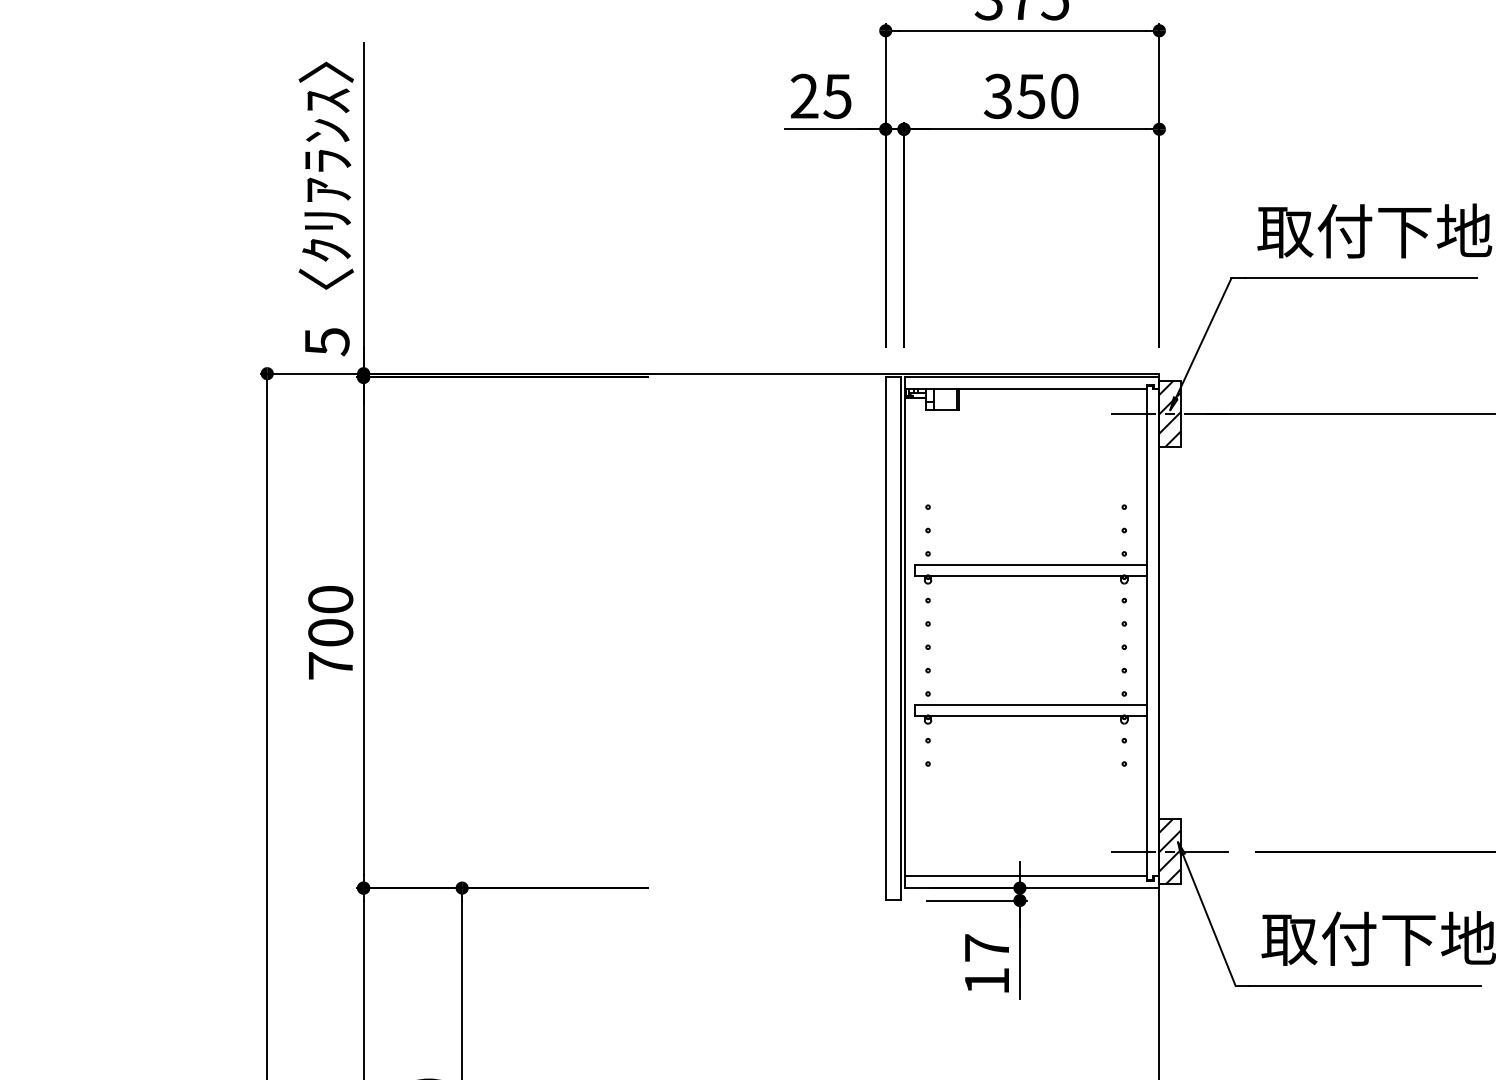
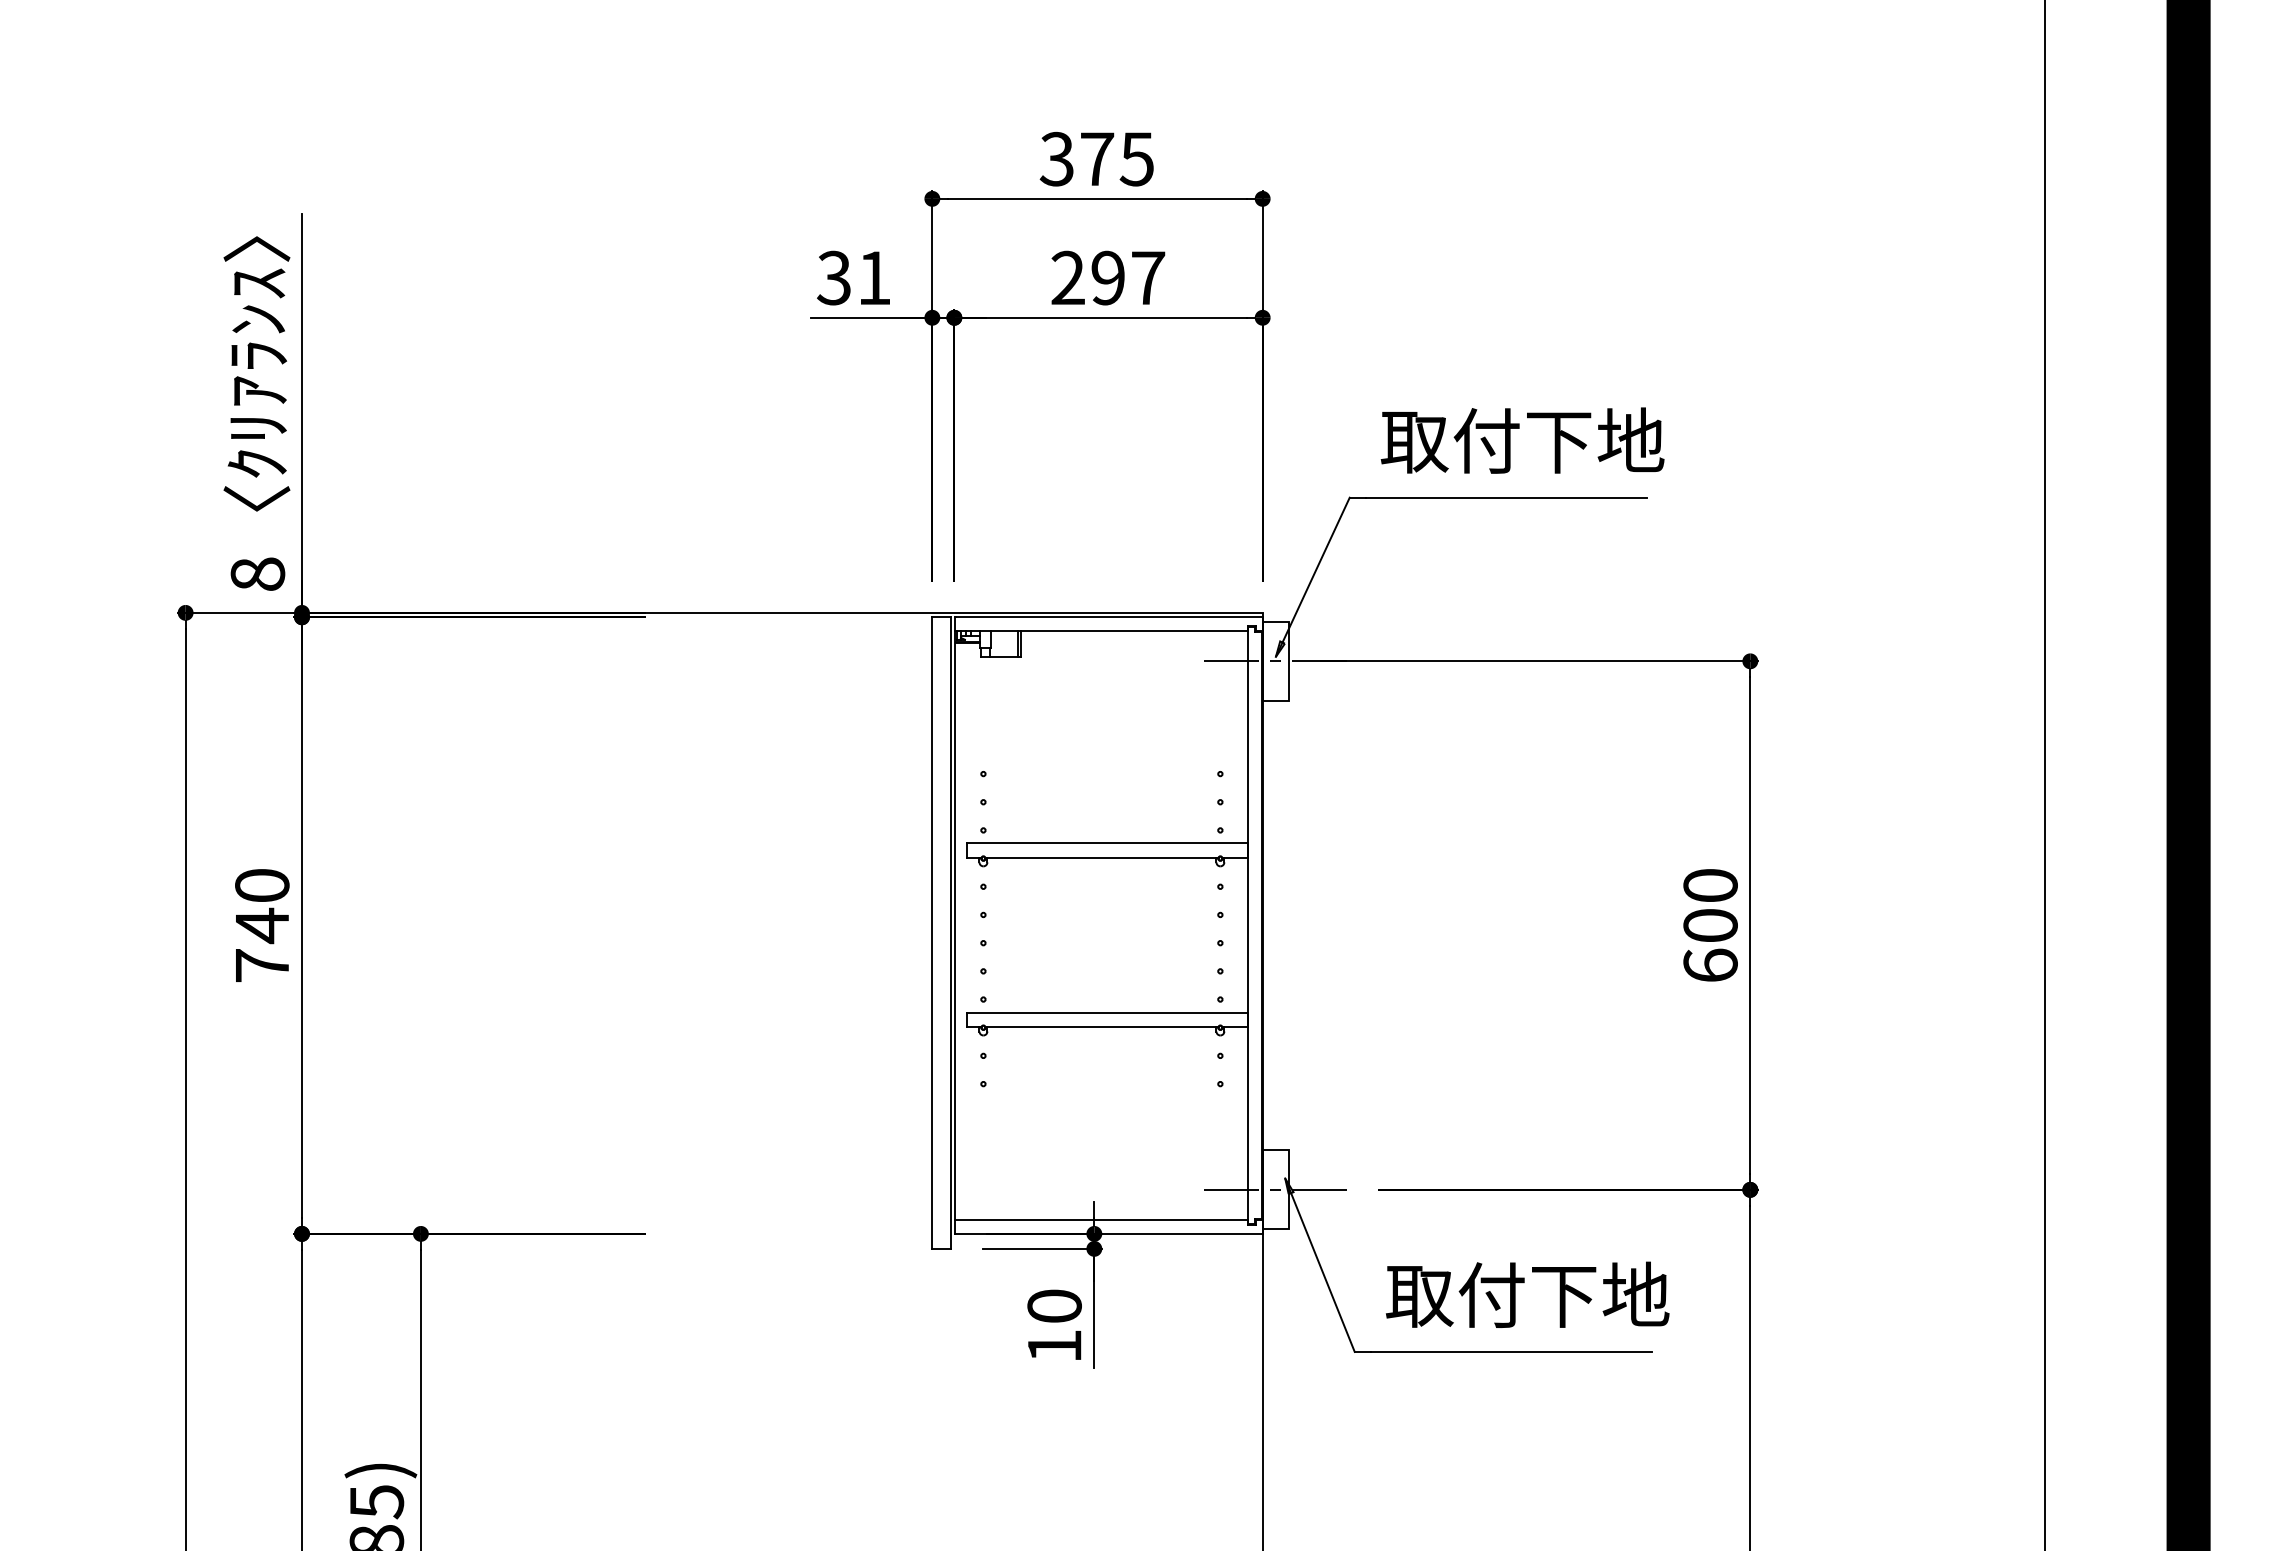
text: (1030, 95) -> (1107, 277), 350 -> 297
text: (820, 96) -> (853, 278), 25 -> 31
text: (326, 341) -> (257, 574), 5 -> 8
hatch: (1169, 413) -> (1275, 660), removed
text: (330, 632) -> (262, 925), 700 -> 740
hatch: (1169, 851) -> (1275, 1189), removed
text: (986, 947) -> (1054, 1305), 17 -> 10

